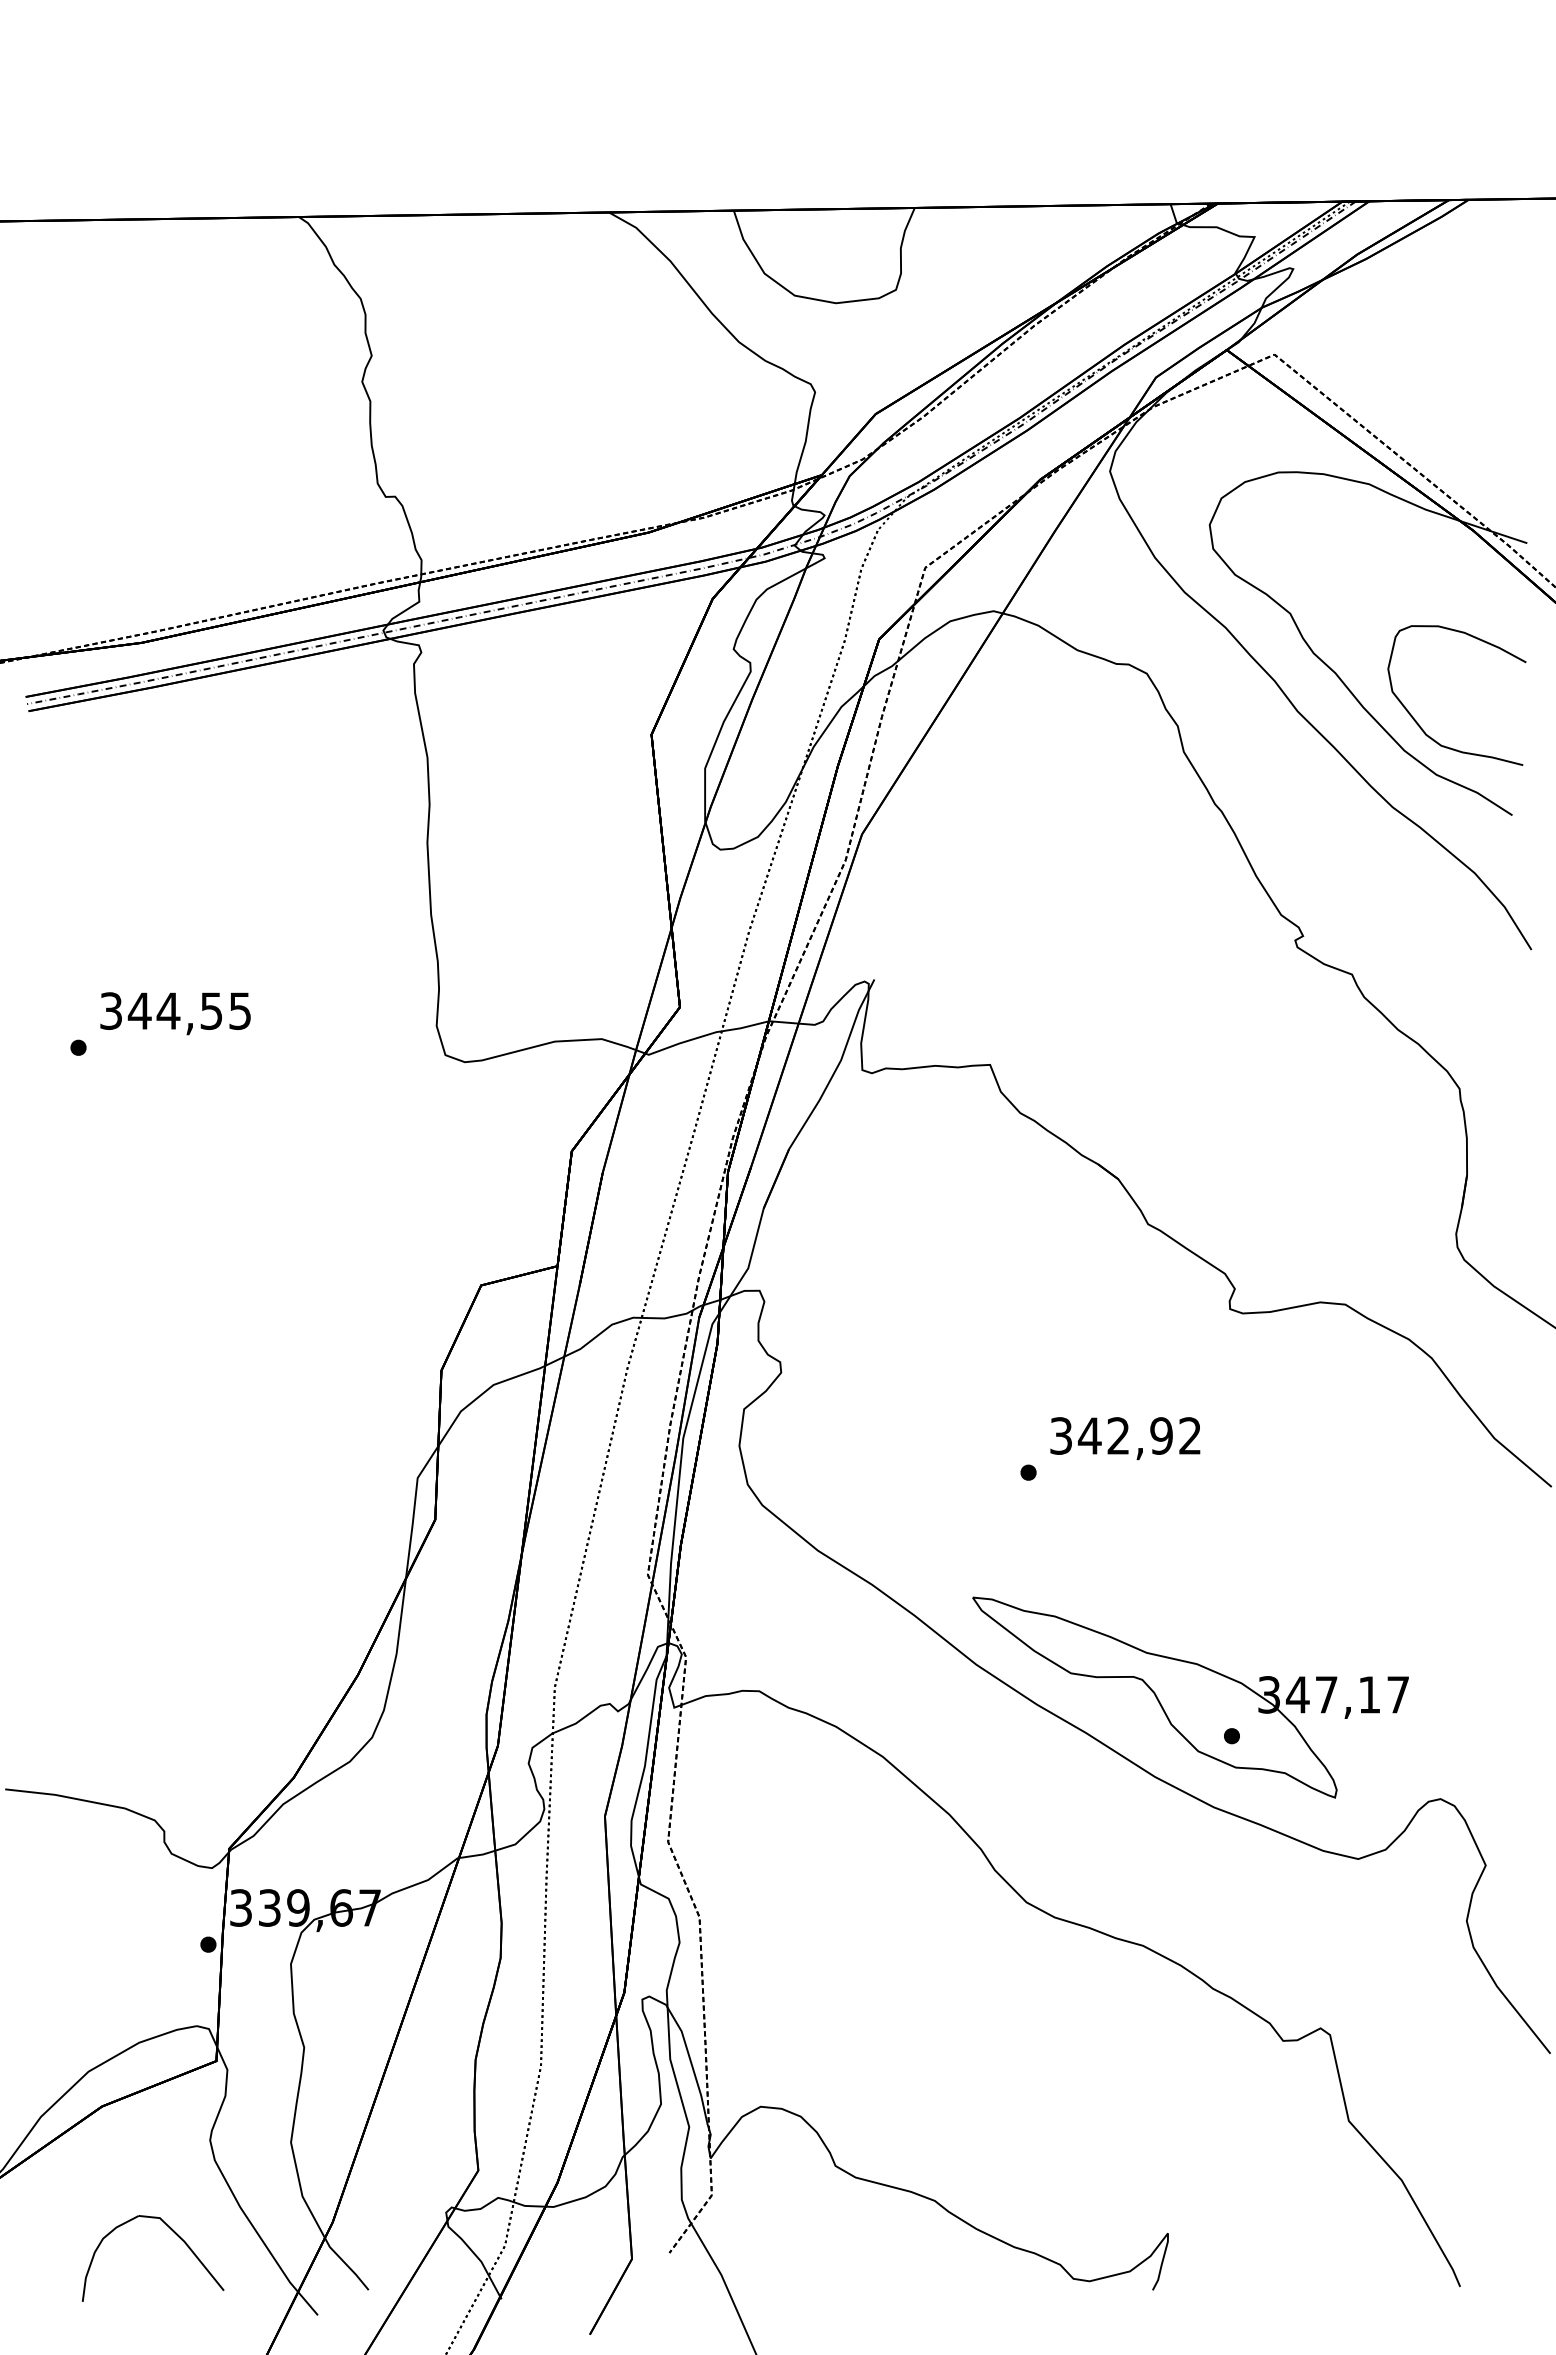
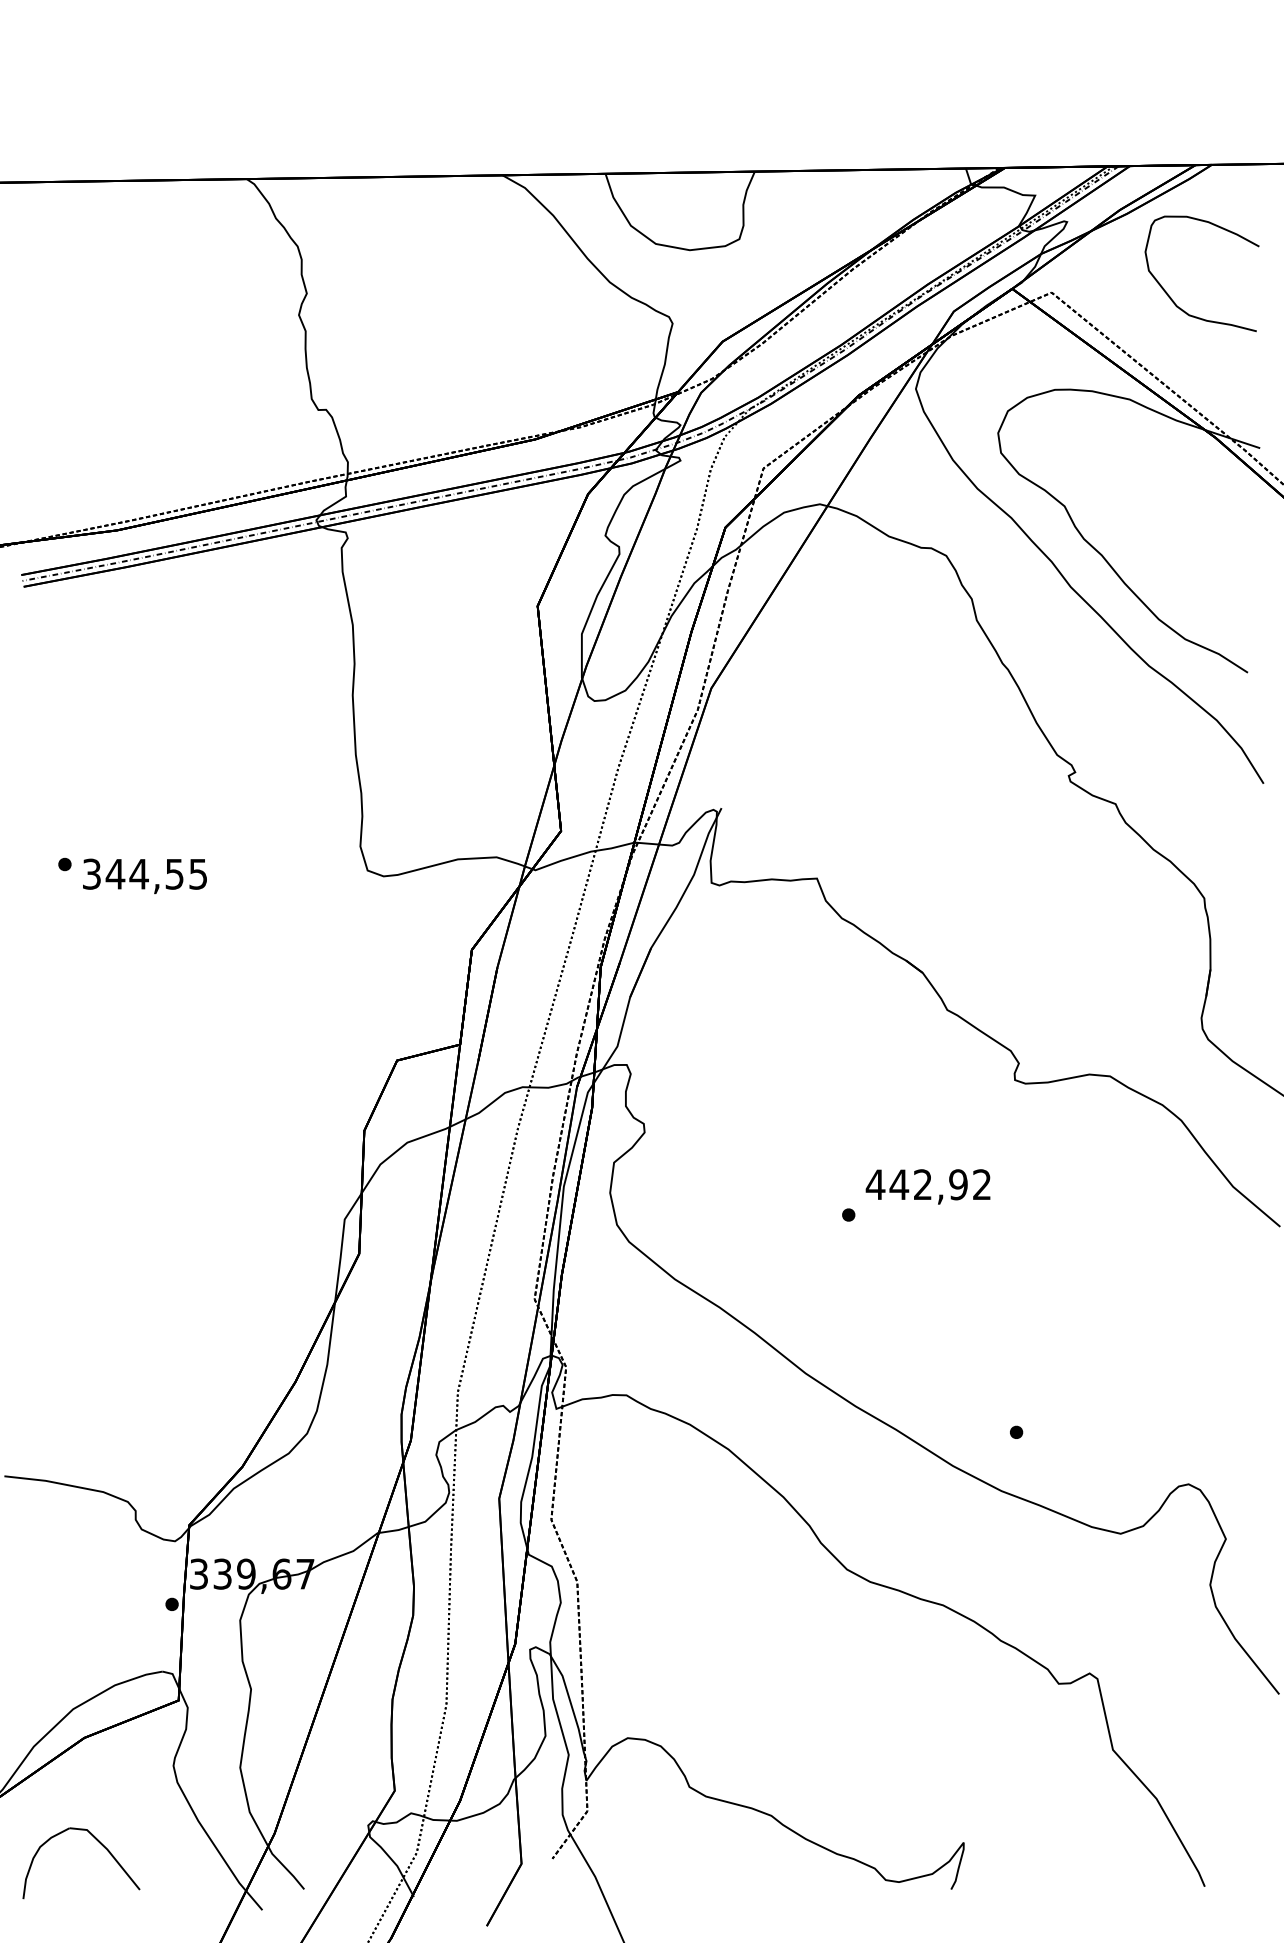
curve: (1419, 724) -> (1171, 297), moved
text: (174, 1013) -> (144, 876), moved
text: (1061, 1435) -> (875, 1184), 342,92 -> 442,92
part: (1190, 1697) -> (982, 1400), removed
part: (176, 2235) -> (100, 1844), moved

